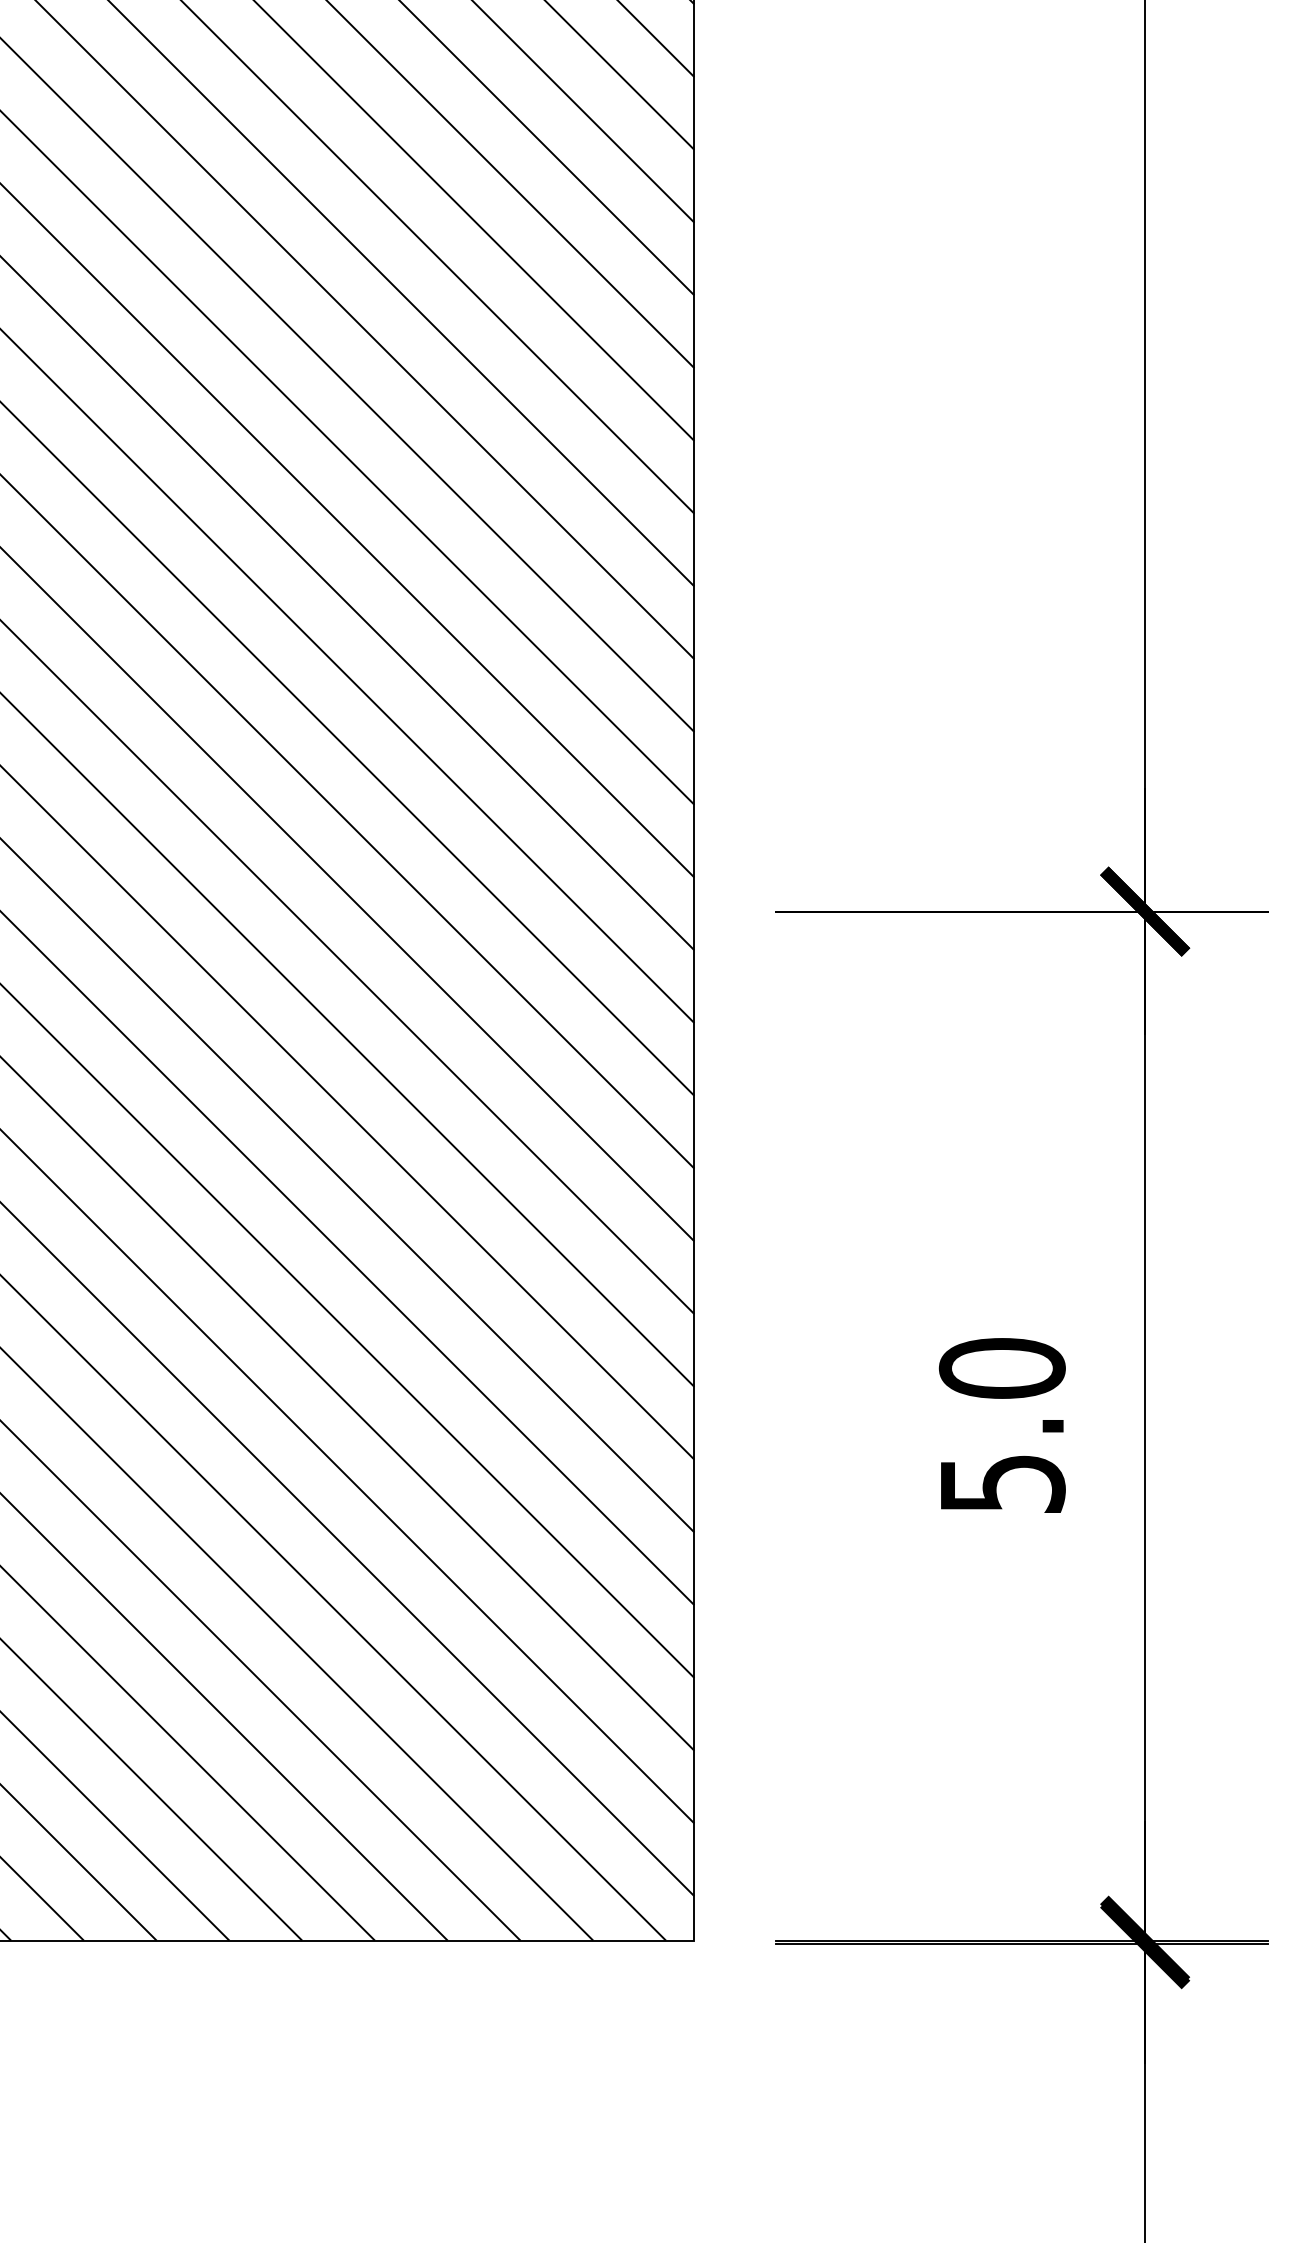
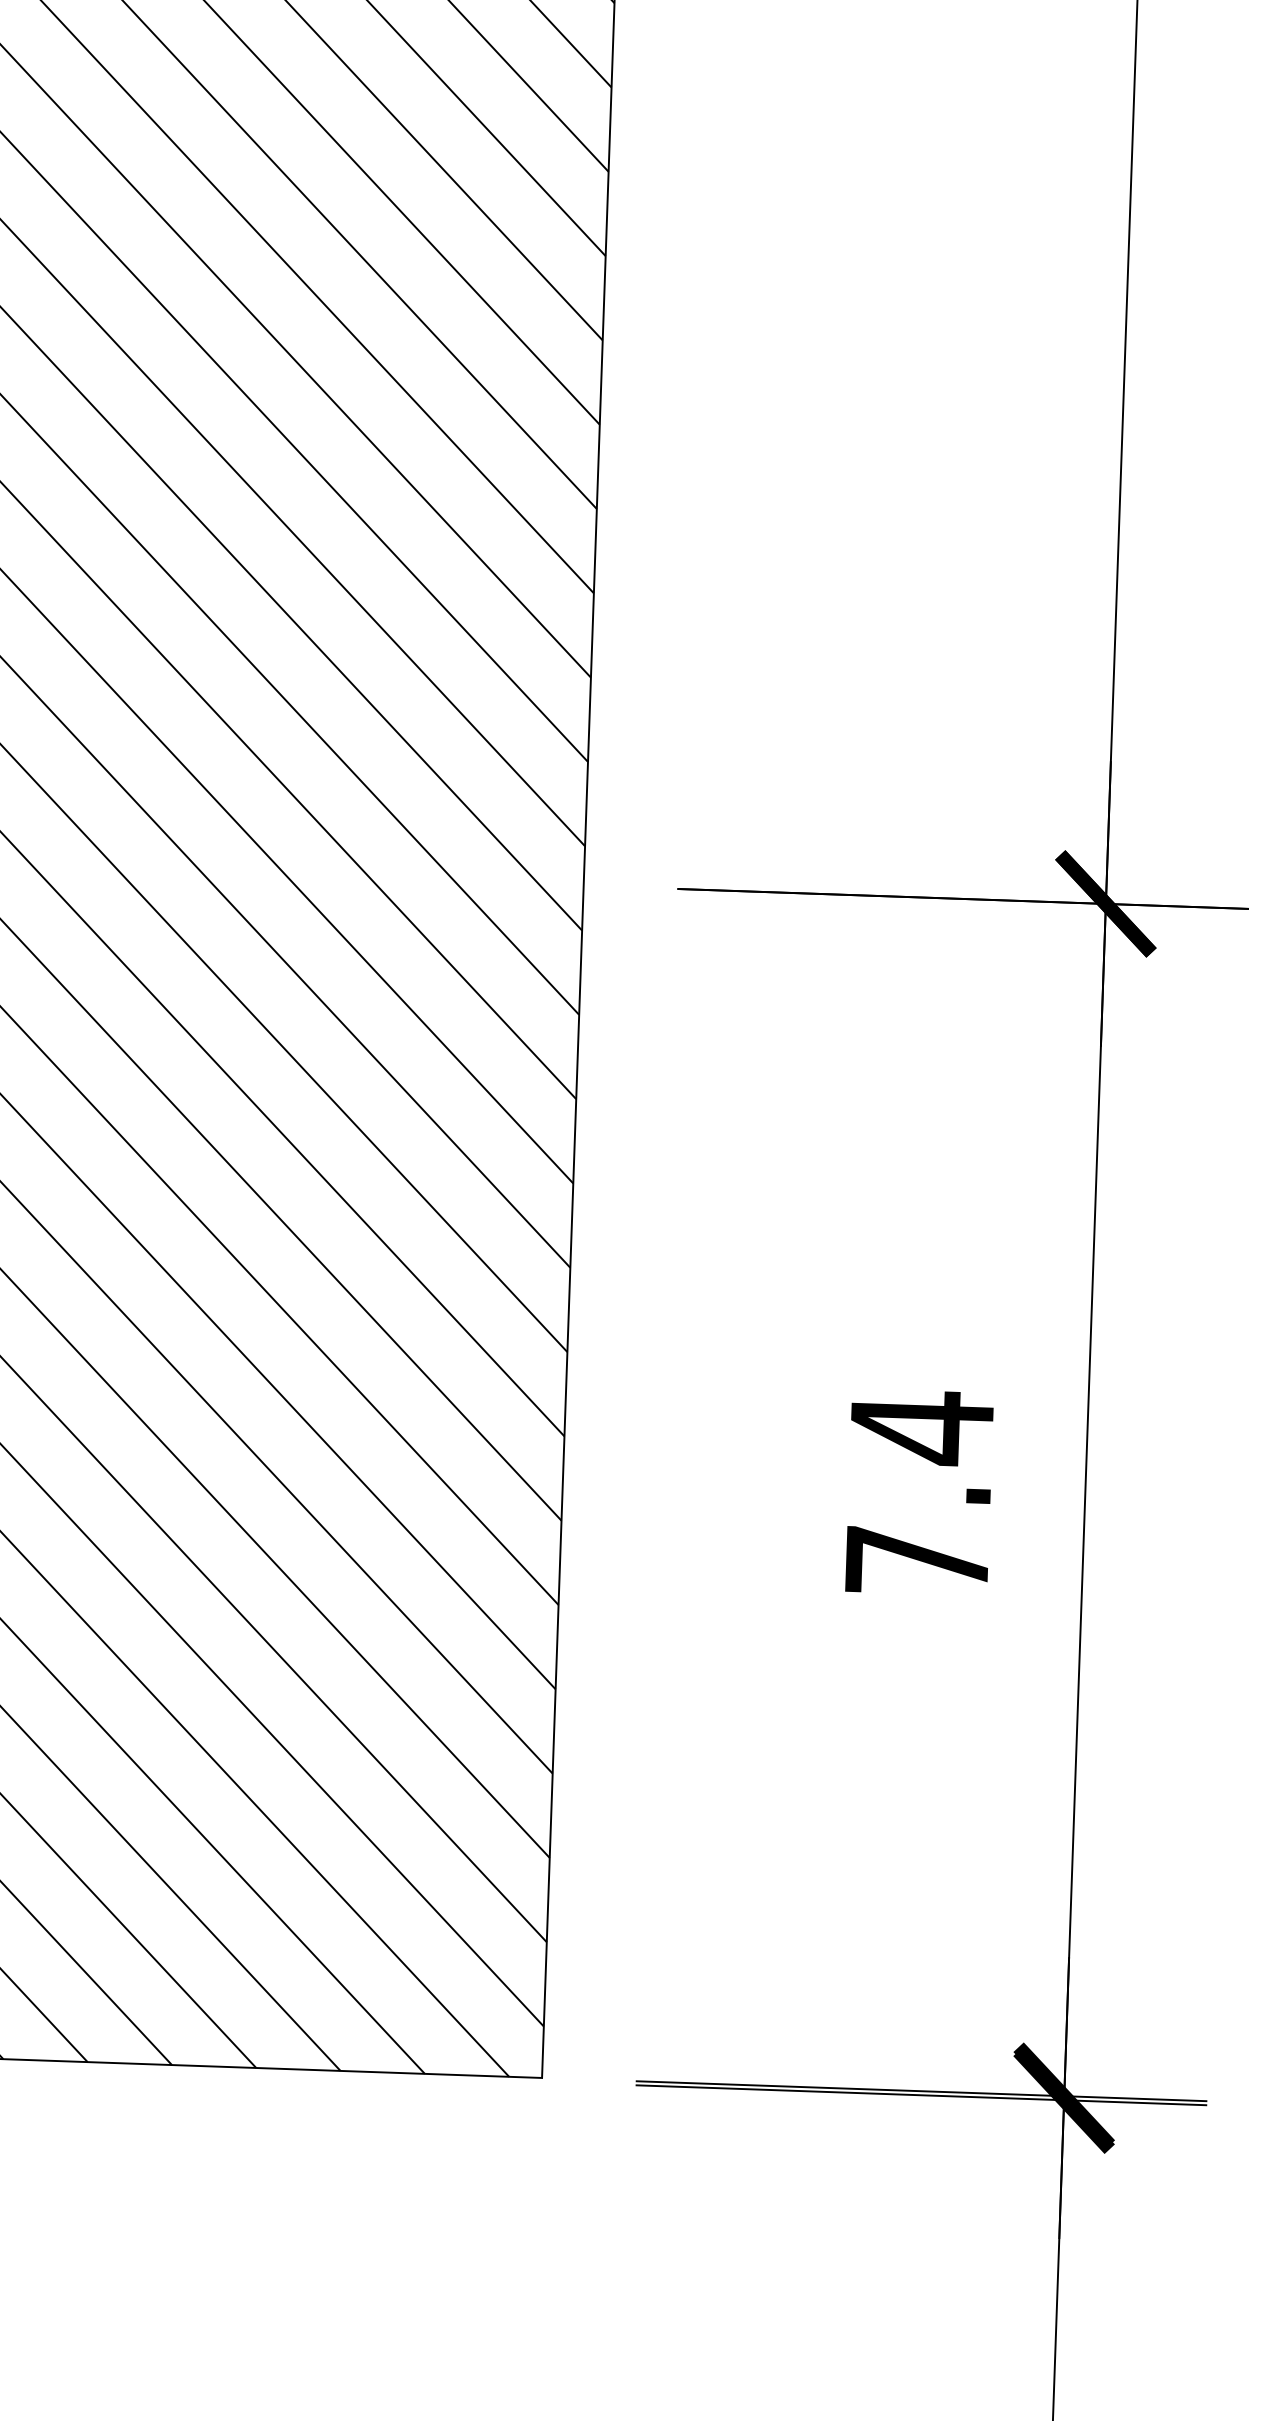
text: (1001, 1424) -> (918, 1492), 5.0 -> 7.4

